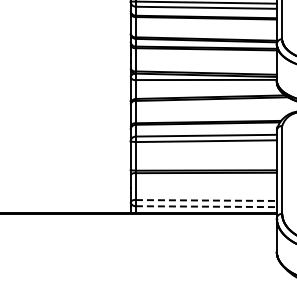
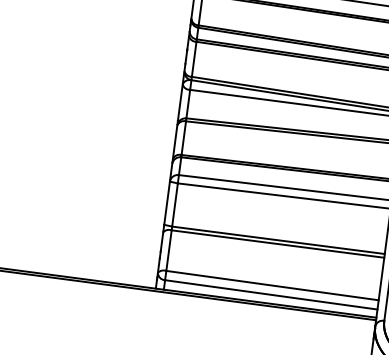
line: (206, 200) -> (272, 285), dashed -> solid
line: (206, 206) -> (271, 294), dashed -> solid

